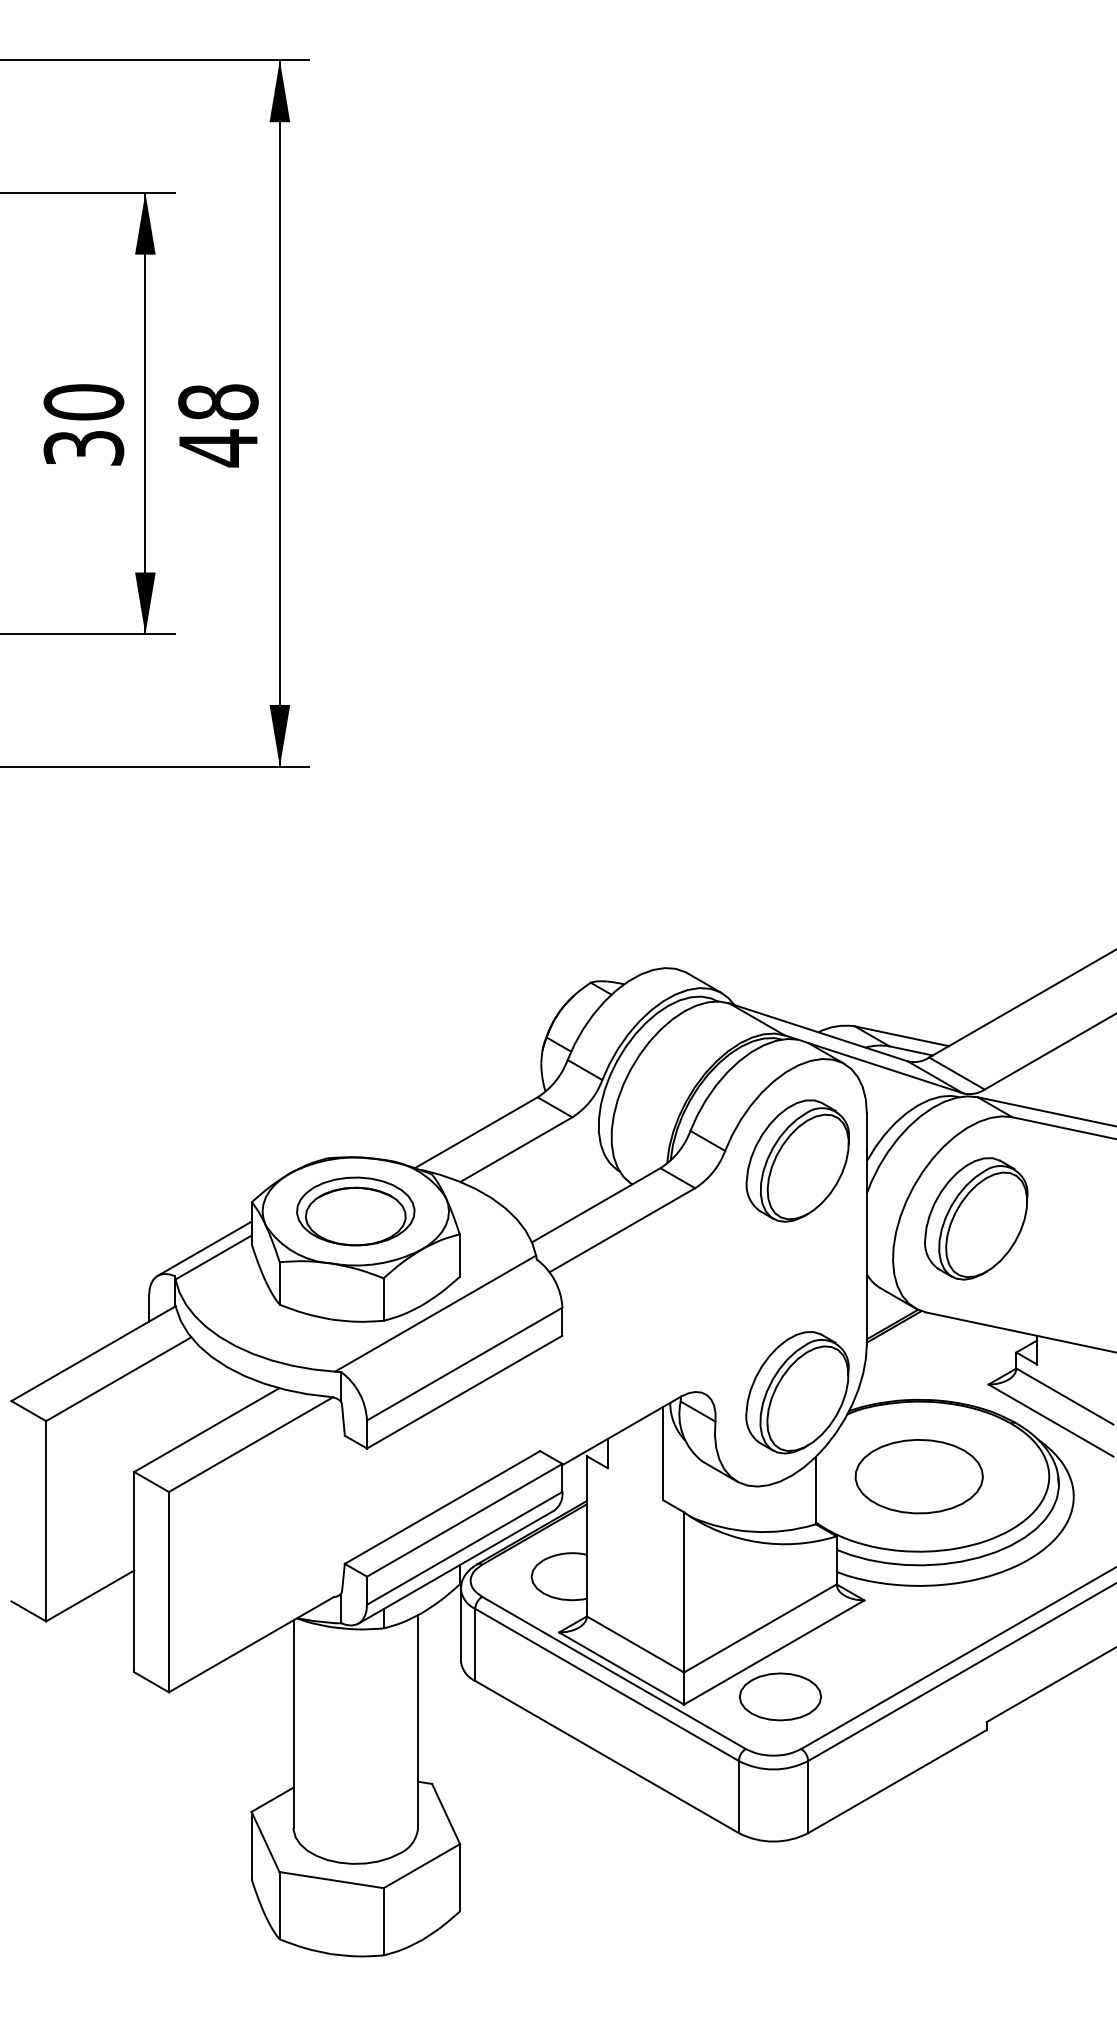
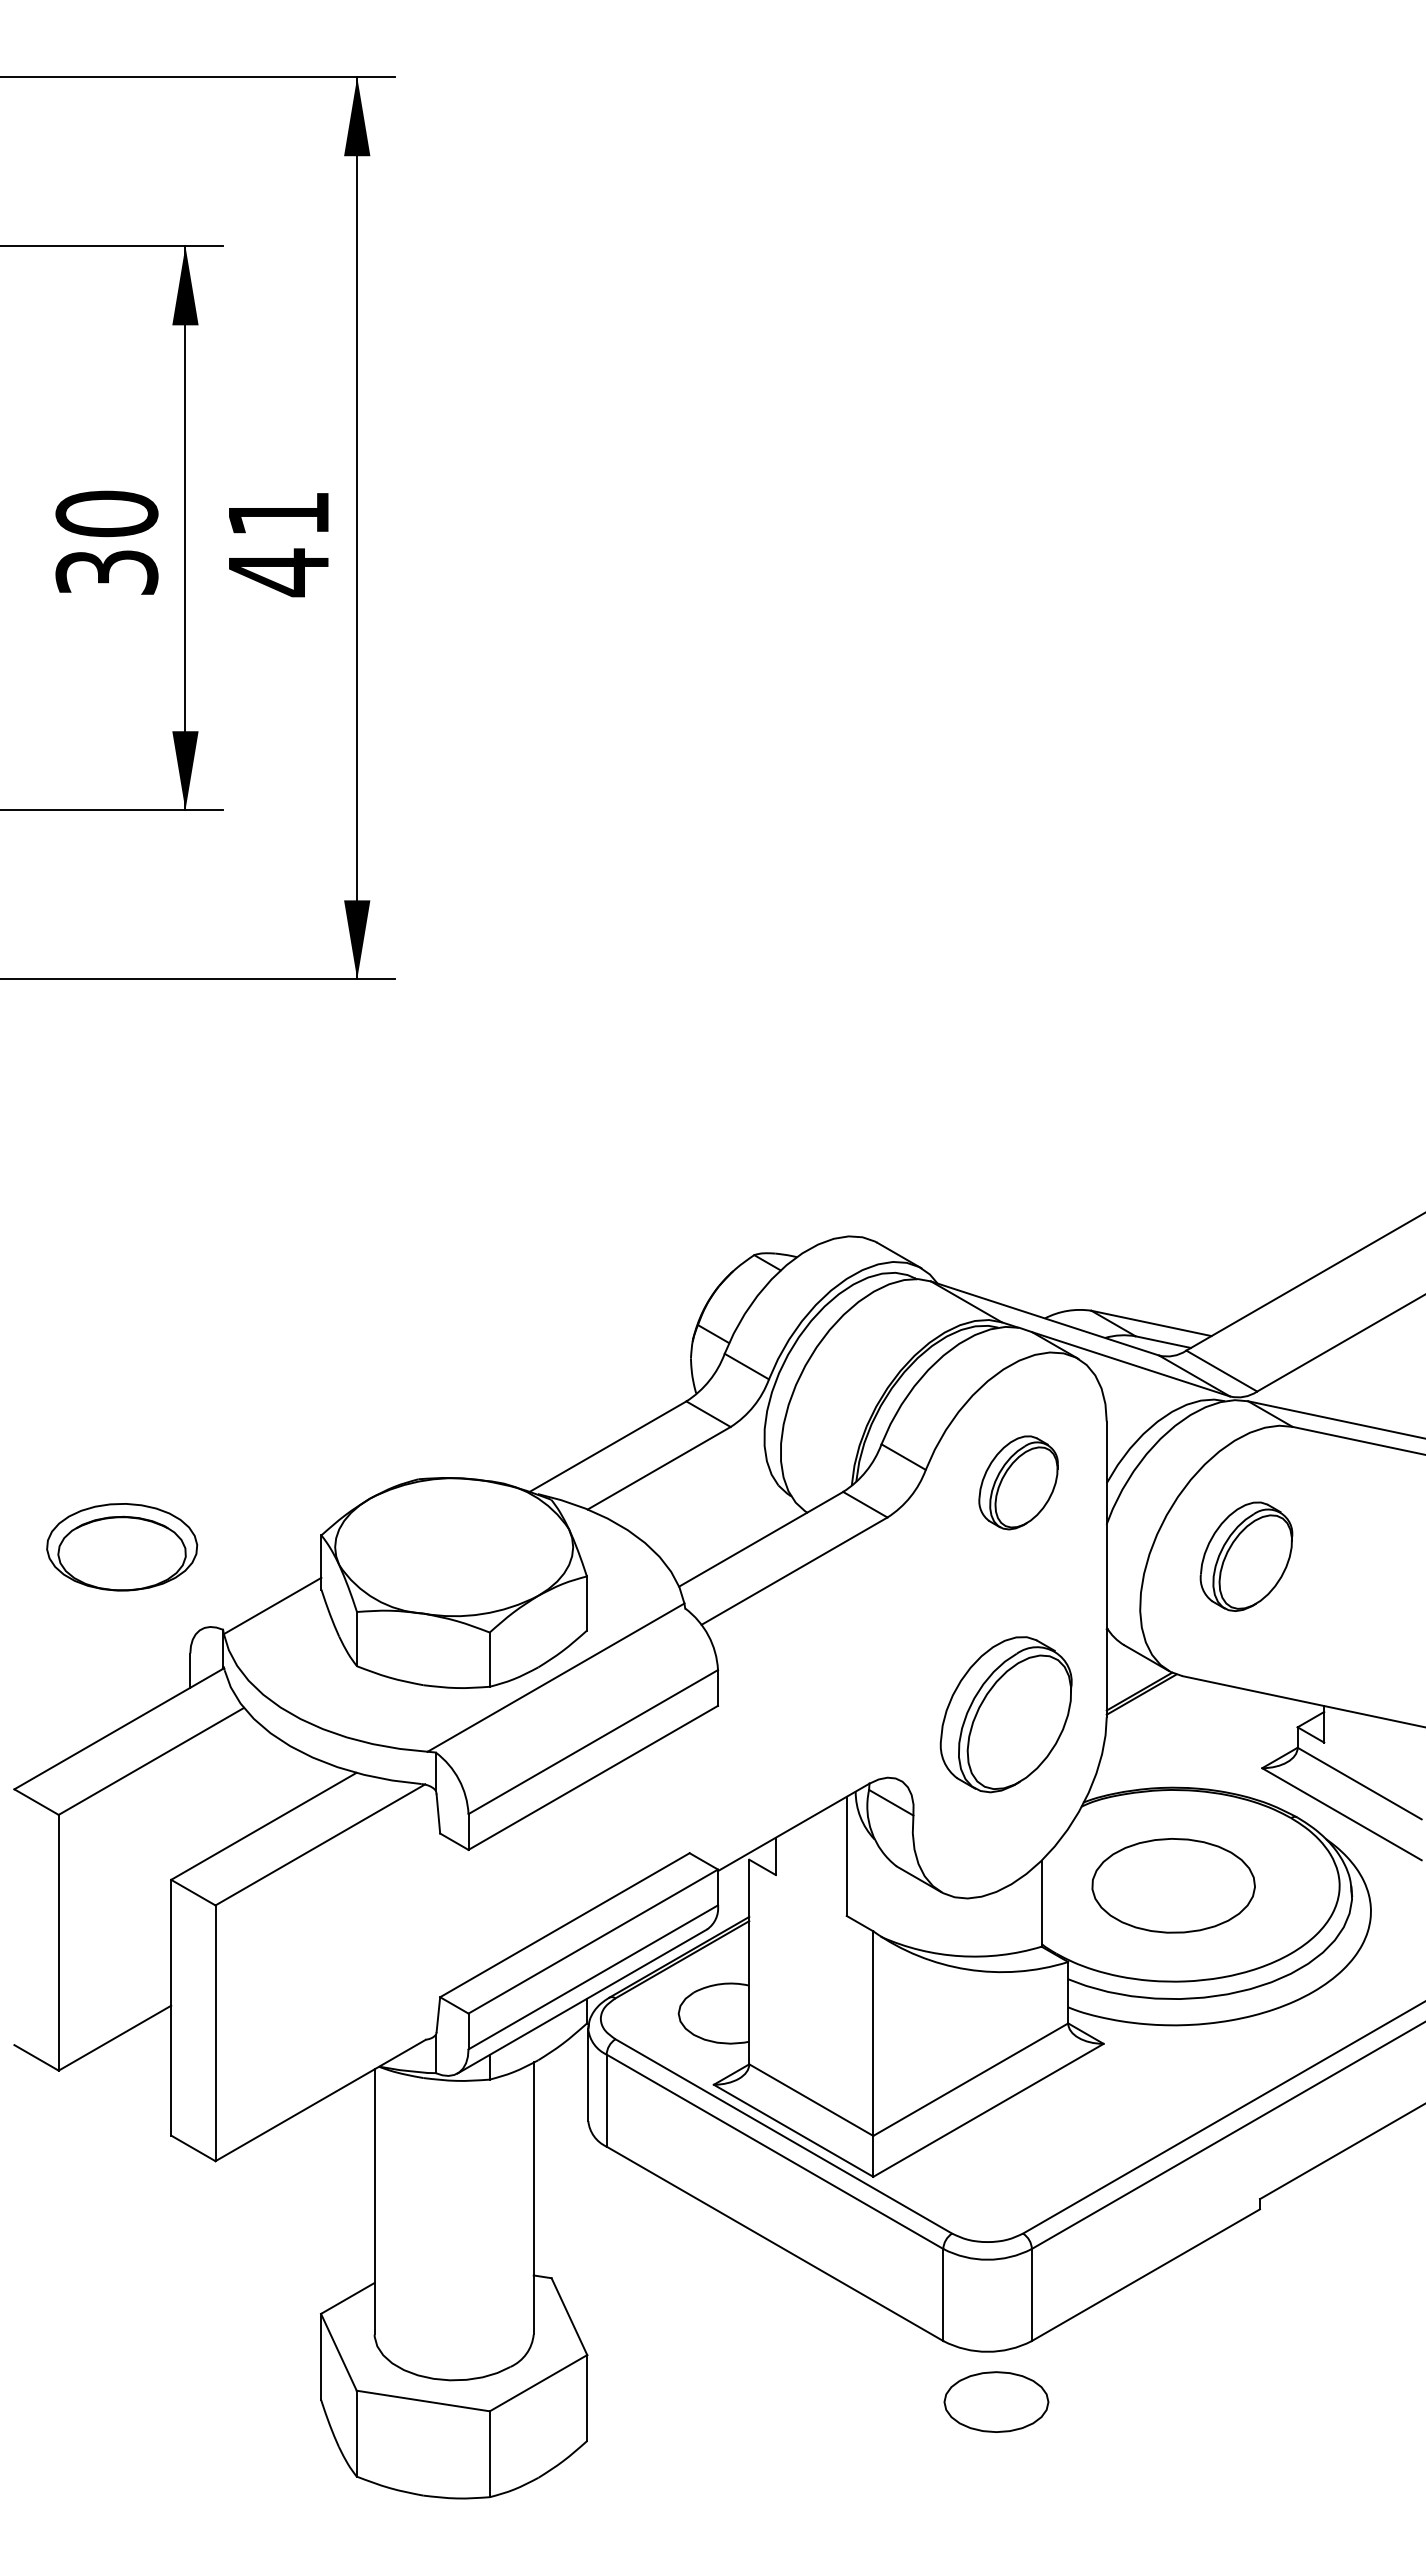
text: (218, 401) -> (278, 513), 48 -> 41
part: (797, 1160) -> (1018, 1482), size x0.6
part: (356, 1211) -> (122, 1547), moved
part: (976, 1218) -> (1246, 1556), size x0.7
line: (204, 1248) -> (261, 1594), removed
part: (796, 1392) -> (1005, 1714), moved
part: (780, 1696) -> (996, 2401), moved

